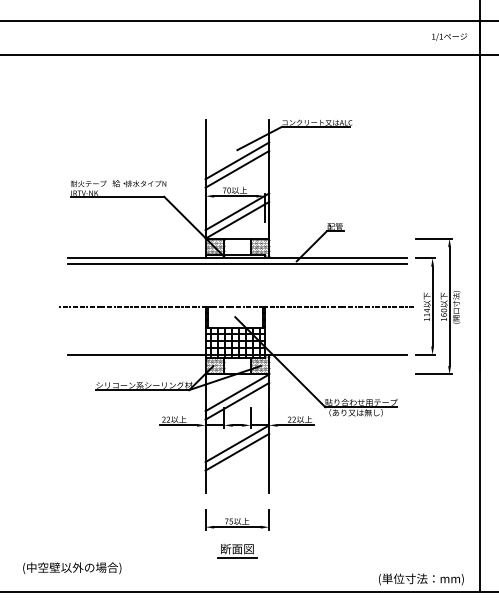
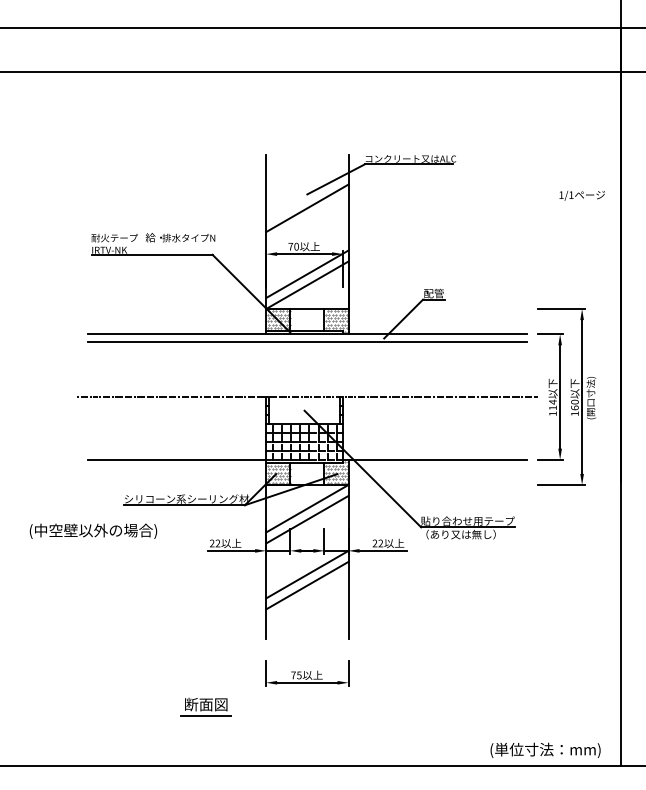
text: (449, 36) -> (582, 194), moved
line: (237, 168) -> (307, 218), removed
part: (237, 551) -> (206, 707), moved
text: (72, 568) -> (93, 531), moved

